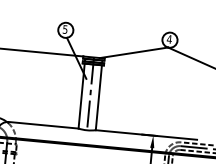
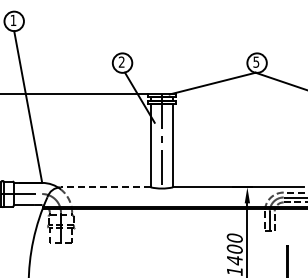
text: (65, 29) -> (121, 61), 5 -> 2
text: (169, 38) -> (256, 61), 4 -> 5
line: (43, 125) -> (105, 187), solid -> dashed

